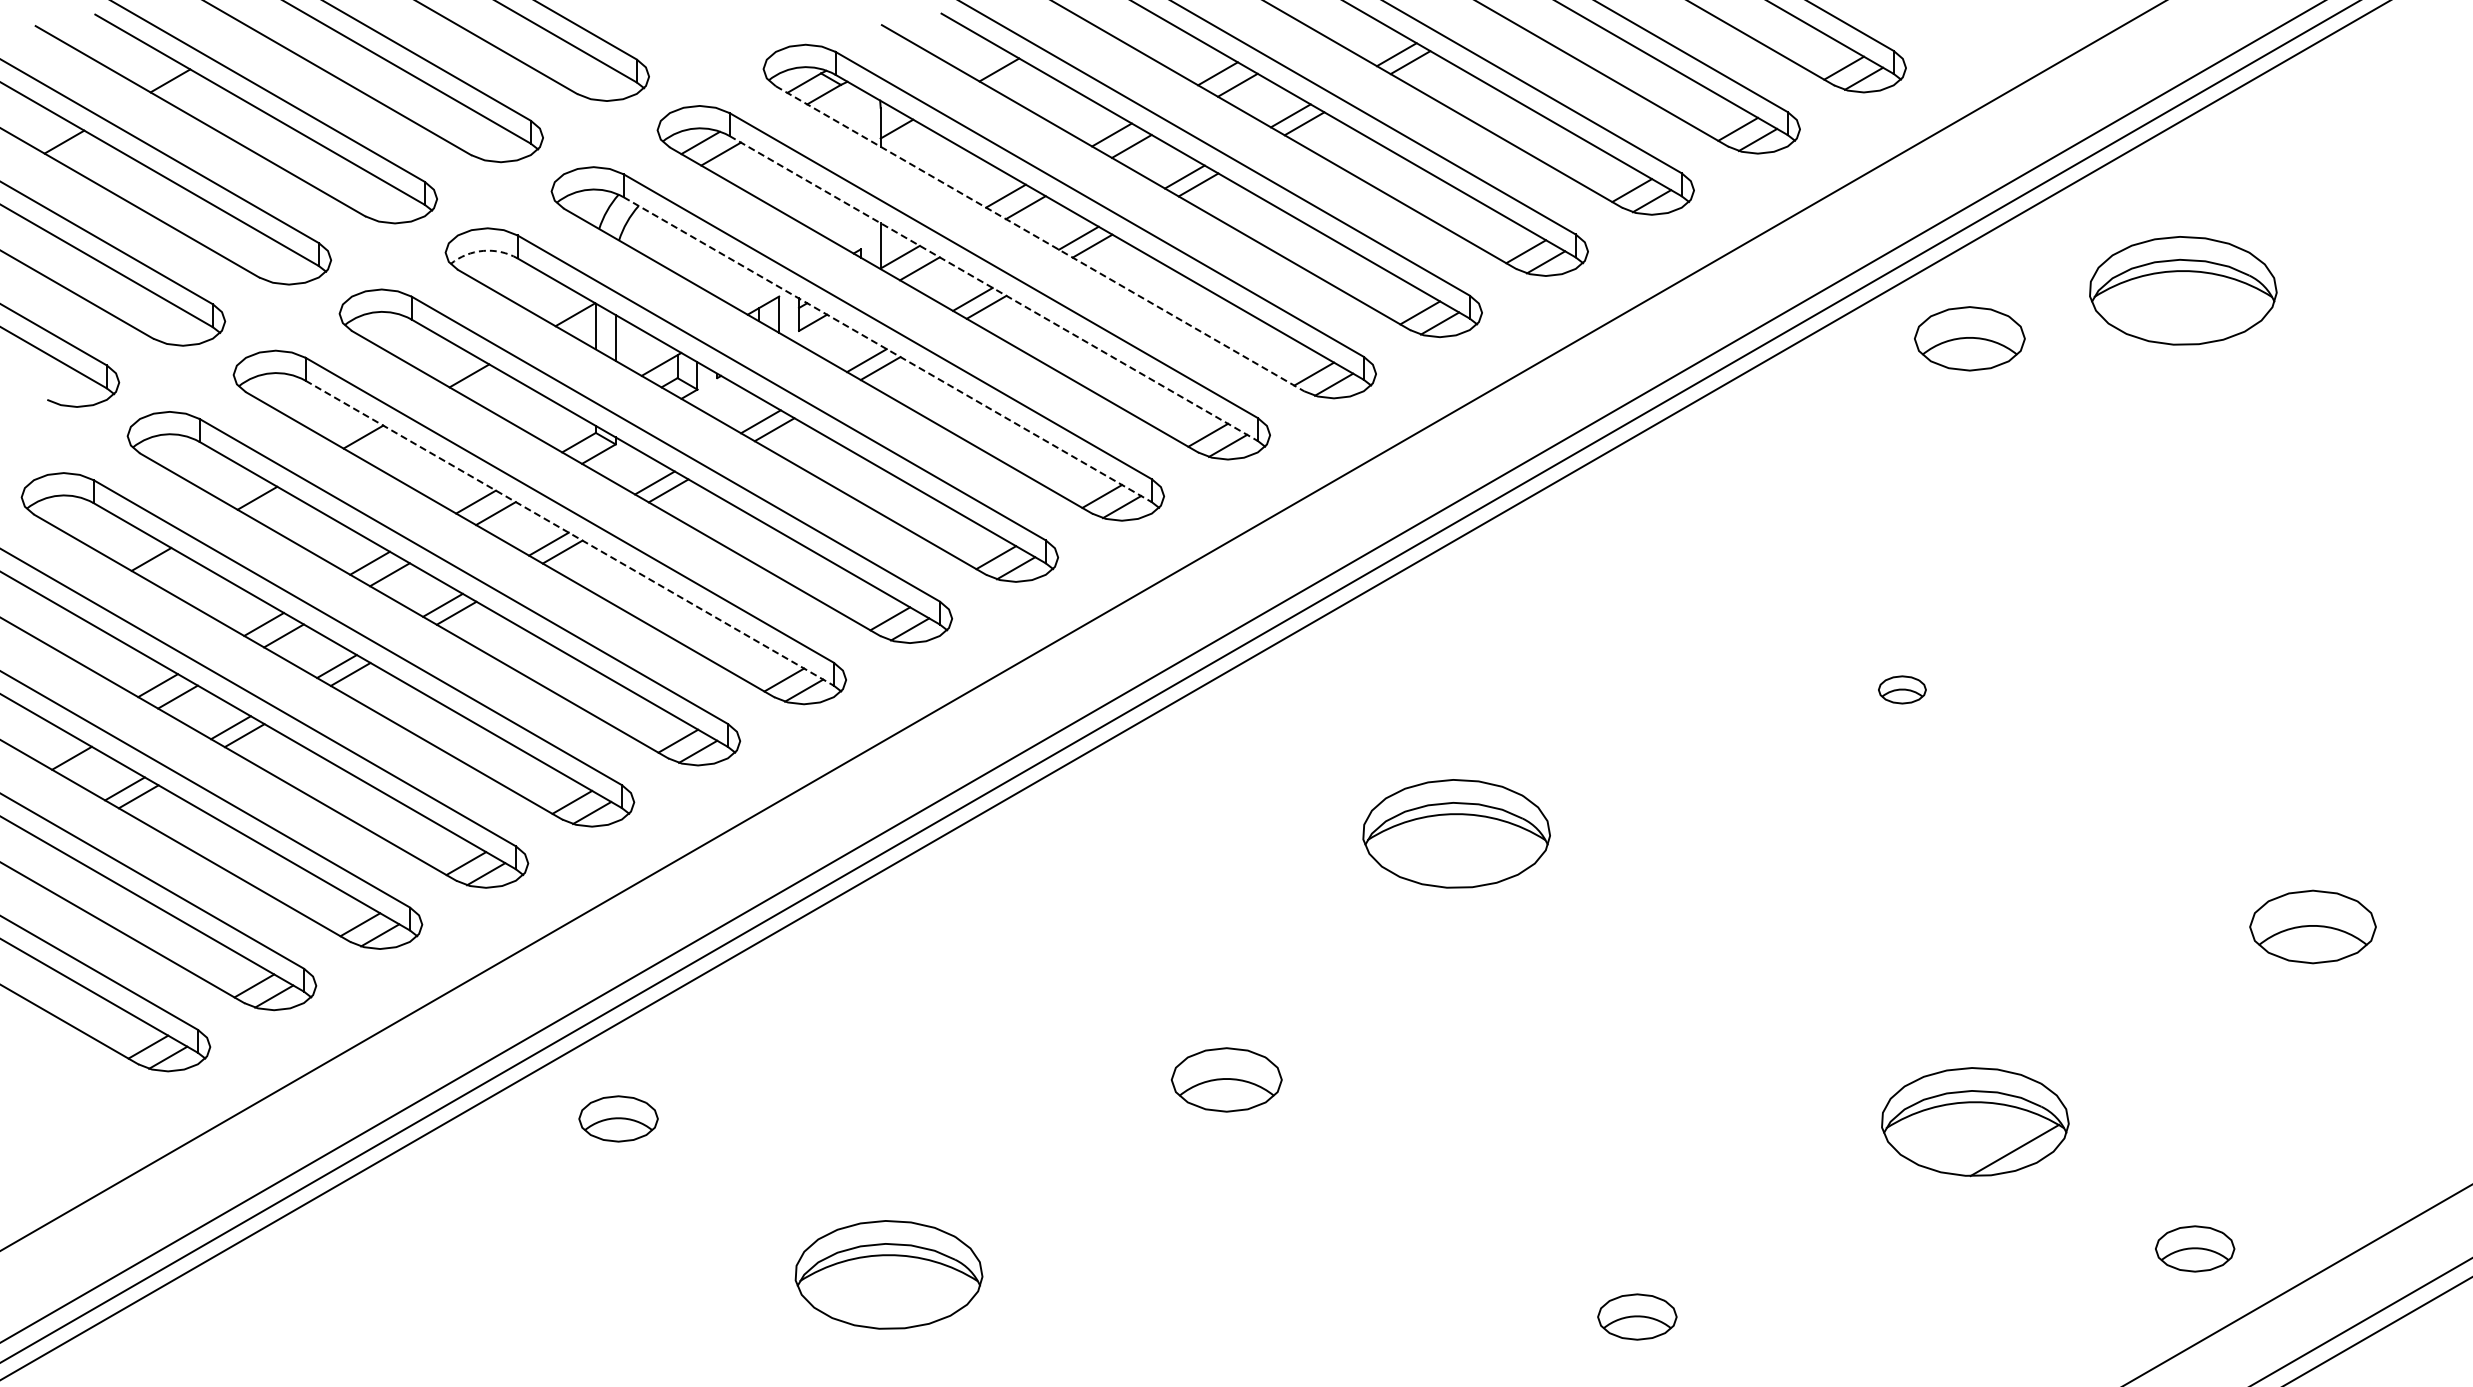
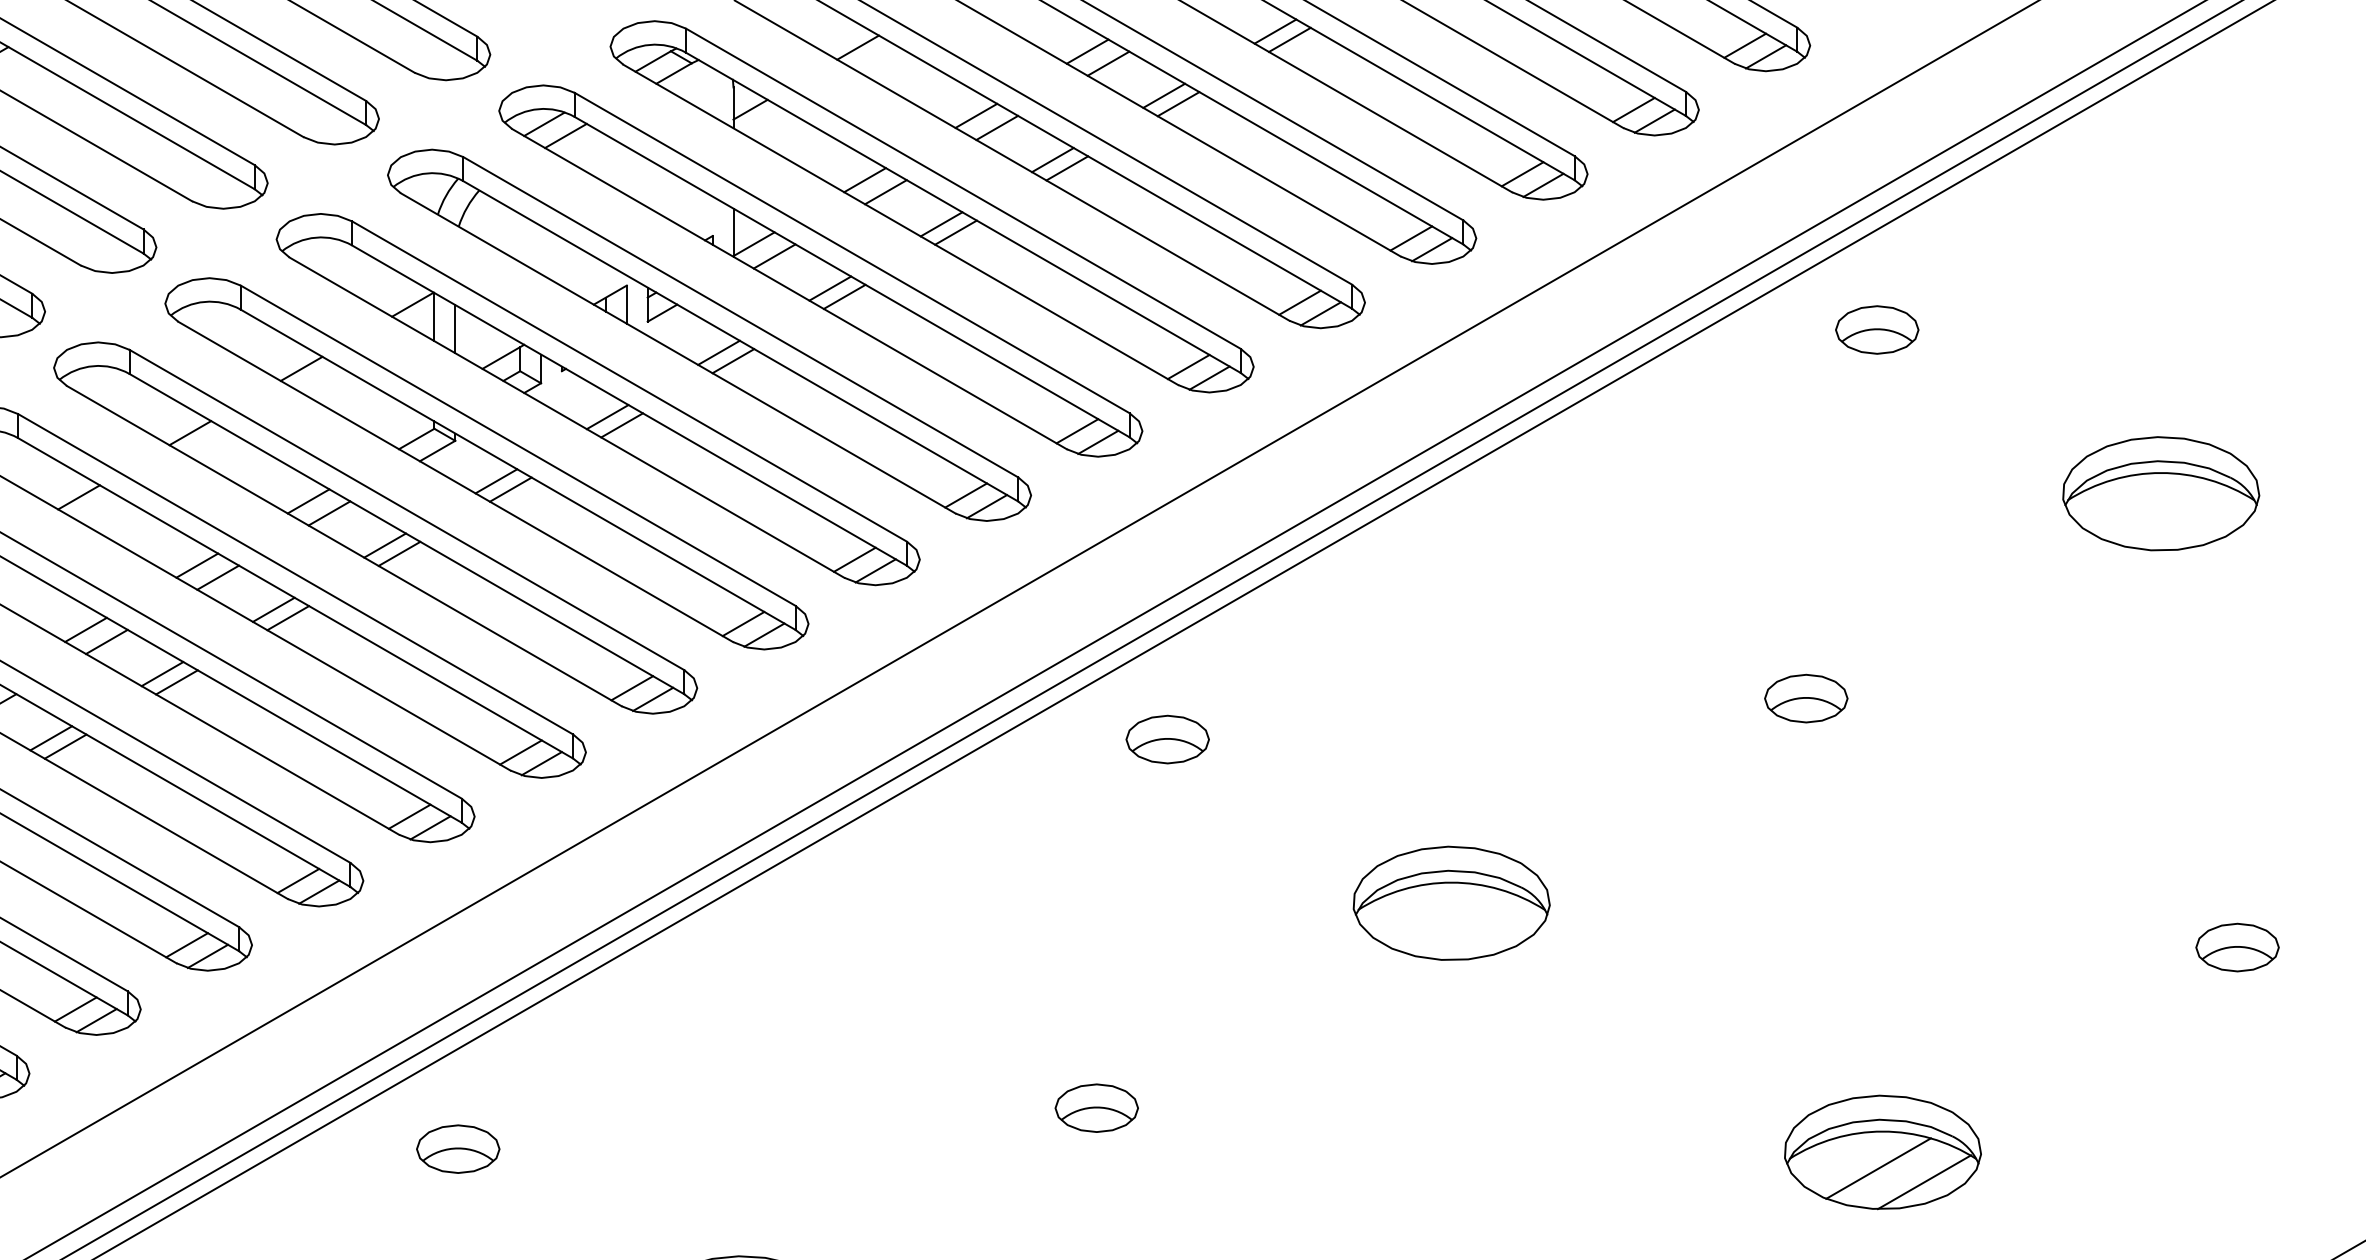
line: (1040, 238) -> (901, 224), dashed -> solid
arc: (483, 250) -> (316, 237), dashed -> solid
line: (993, 288) -> (851, 277), dashed -> solid
part: (2183, 290) -> (2161, 493), moved
part: (1969, 338) -> (1876, 329), size x0.71
line: (887, 349) -> (740, 341), dashed -> solid
line: (569, 533) -> (406, 534), dashed -> solid
part: (1902, 689) -> (1806, 698), size x1.67
part: (1294, 728) -> (1168, 739), added
part: (1456, 833) -> (1451, 902), moved
part: (2312, 926) -> (2237, 947), size x0.62
part: (1226, 1079) -> (1096, 1107), size x0.71
line: (1971, 1137) -> (1878, 1168), added

